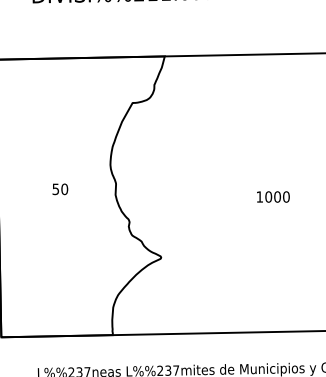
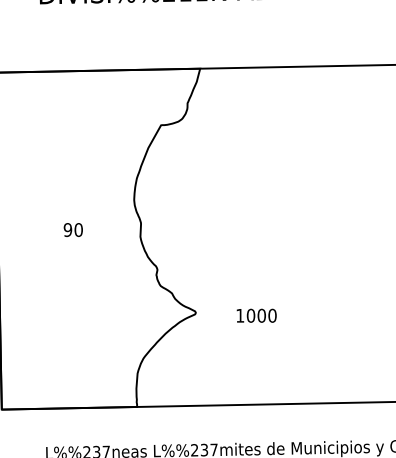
text: (55, 188) -> (67, 229), 50 -> 90
text: (273, 196) -> (256, 315), moved

